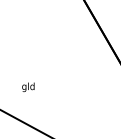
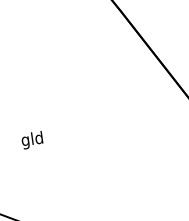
text: (28, 86) -> (32, 138), moved

